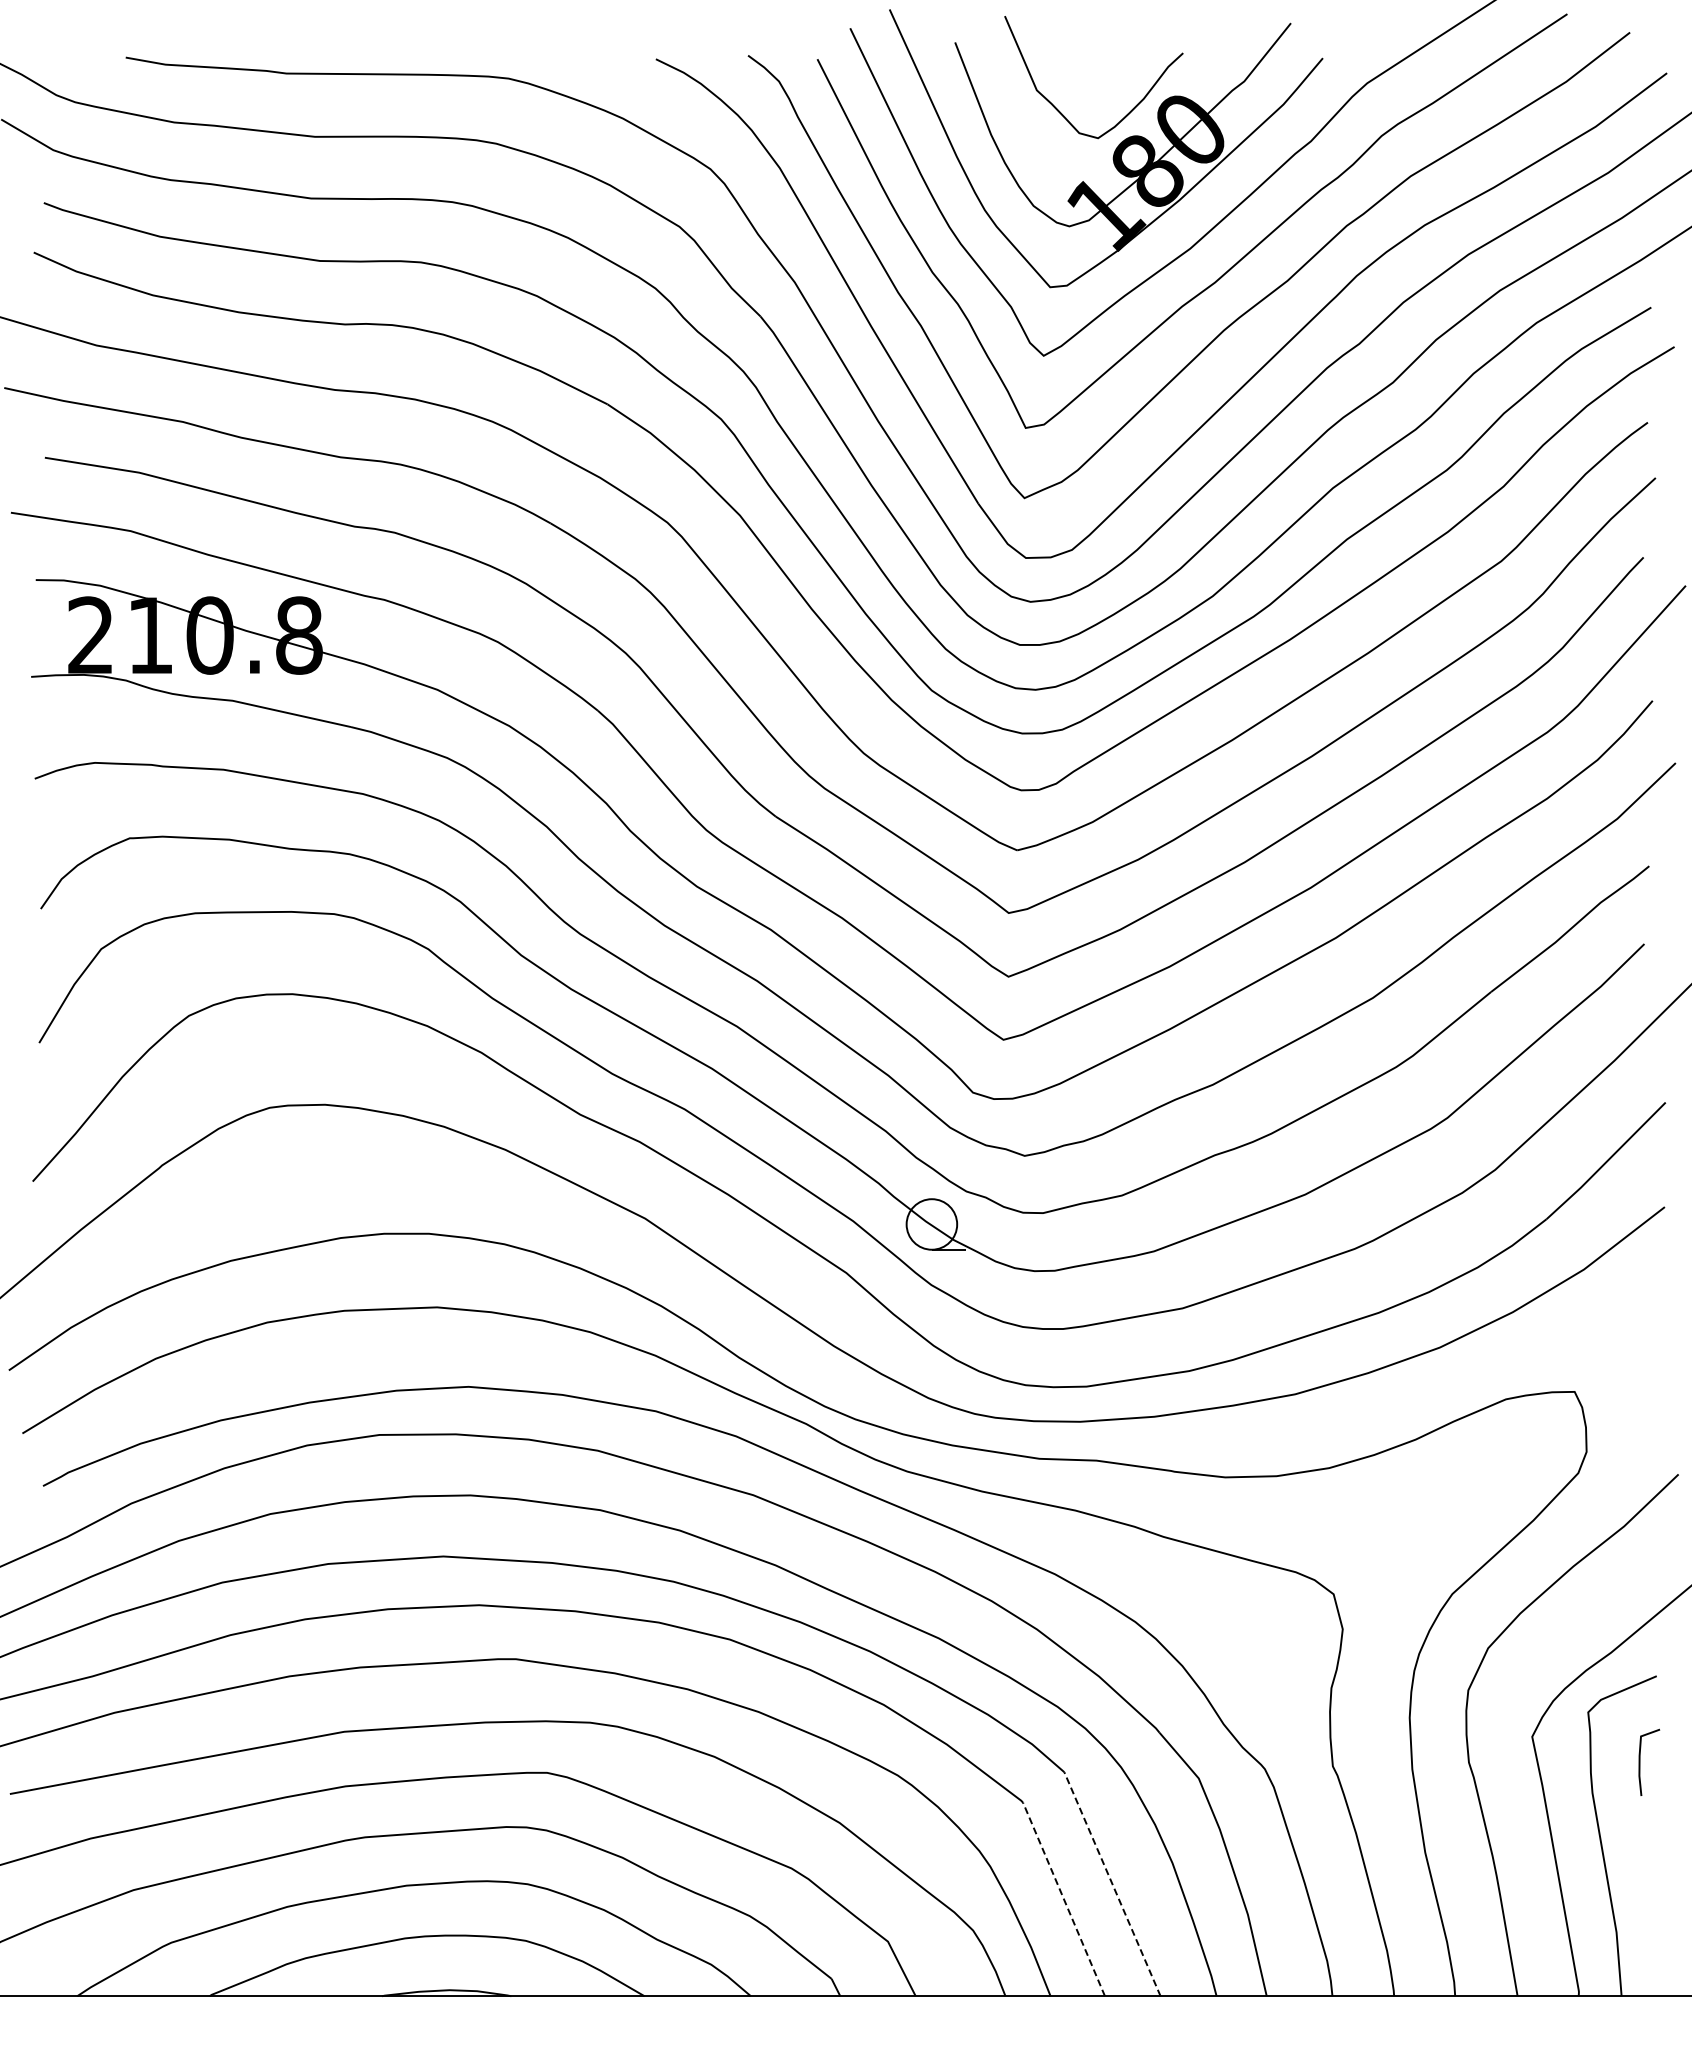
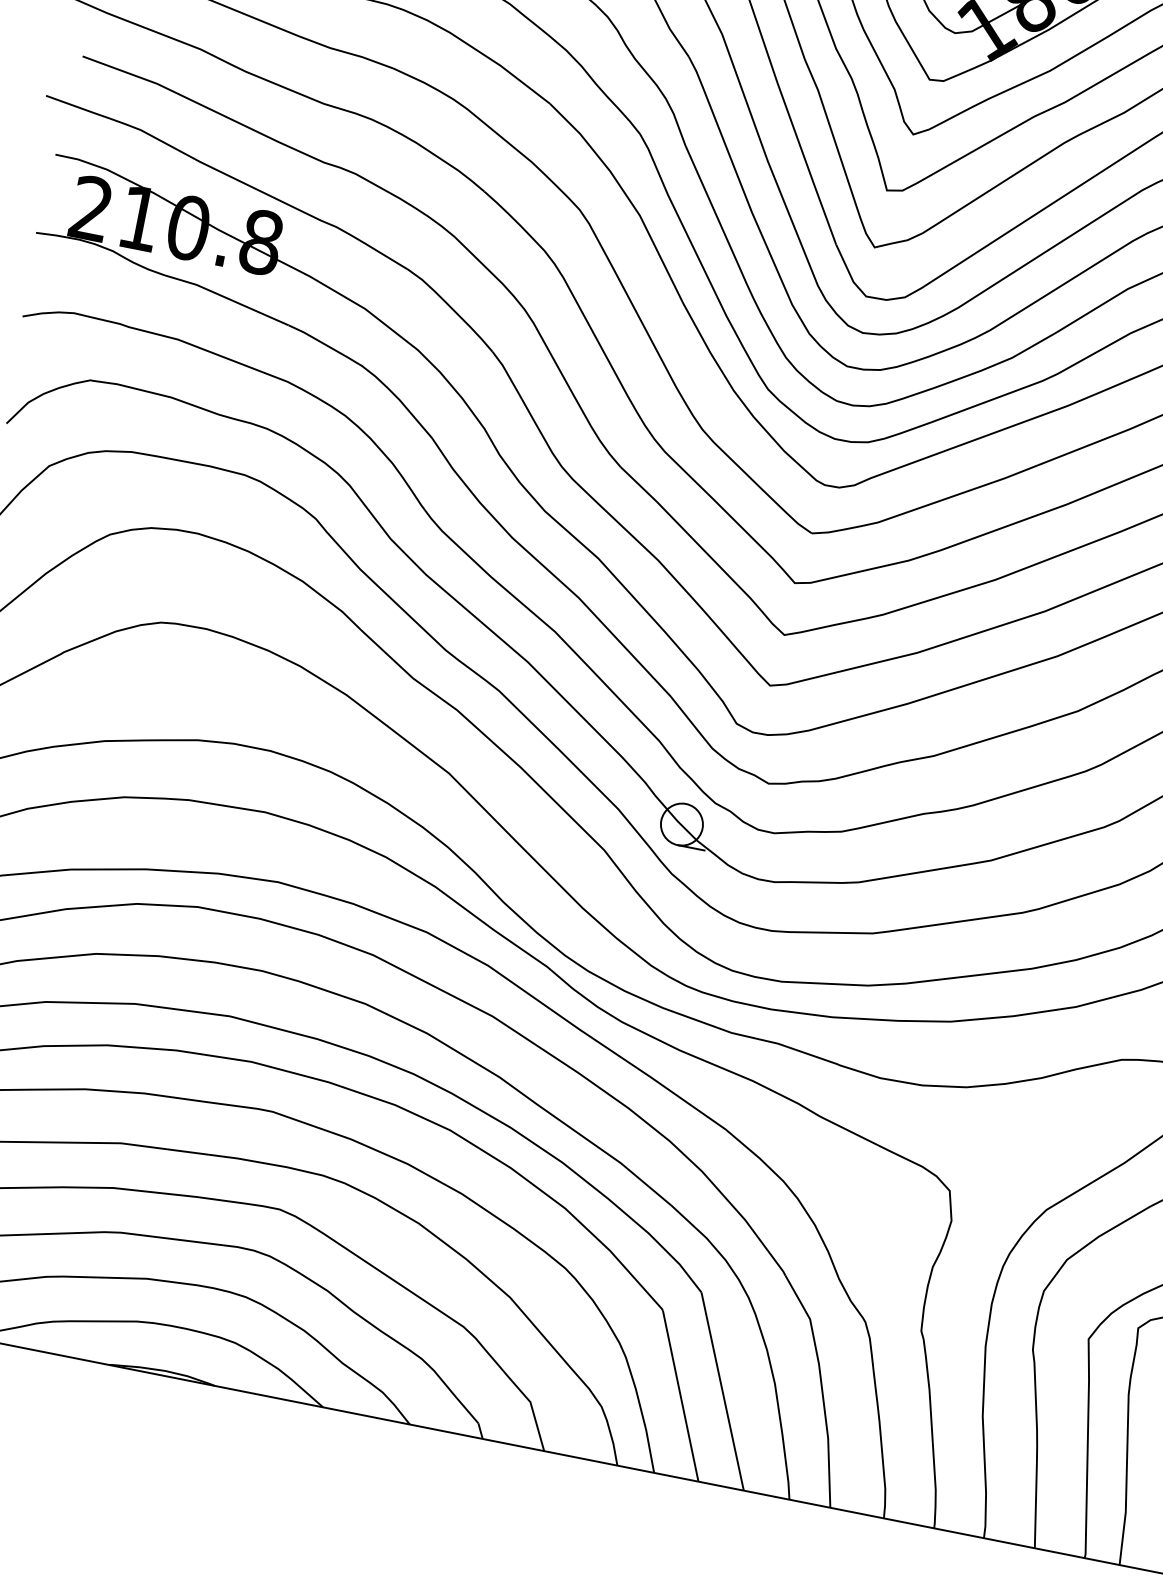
line: (1112, 1884) -> (722, 1391), dashed -> solid
line: (1063, 1899) -> (680, 1396), dashed -> solid

